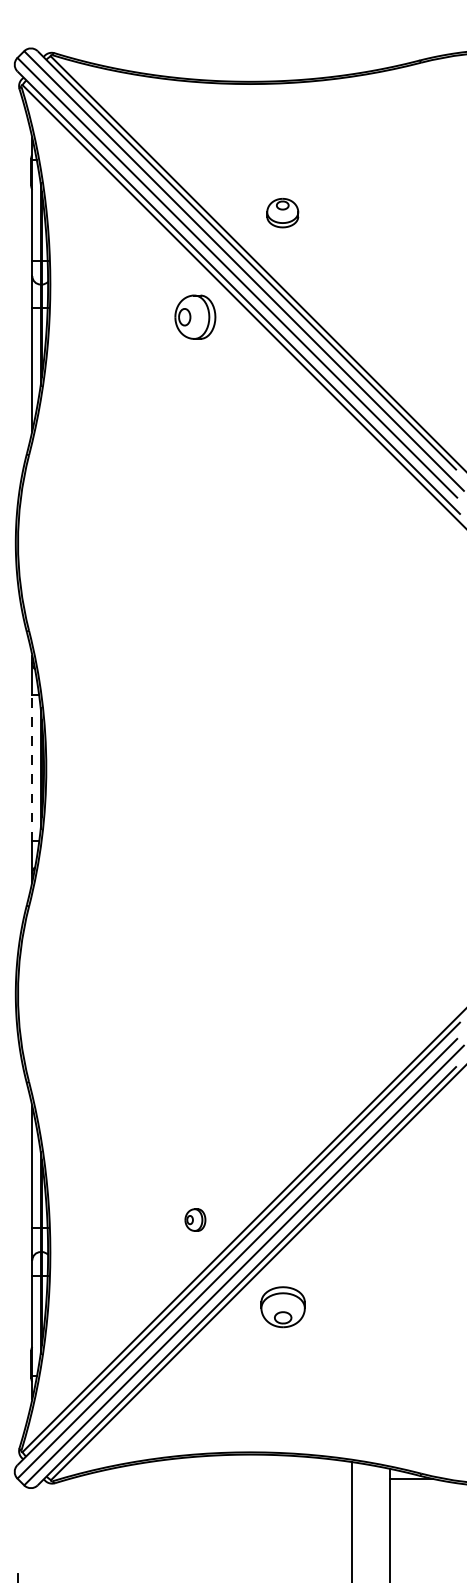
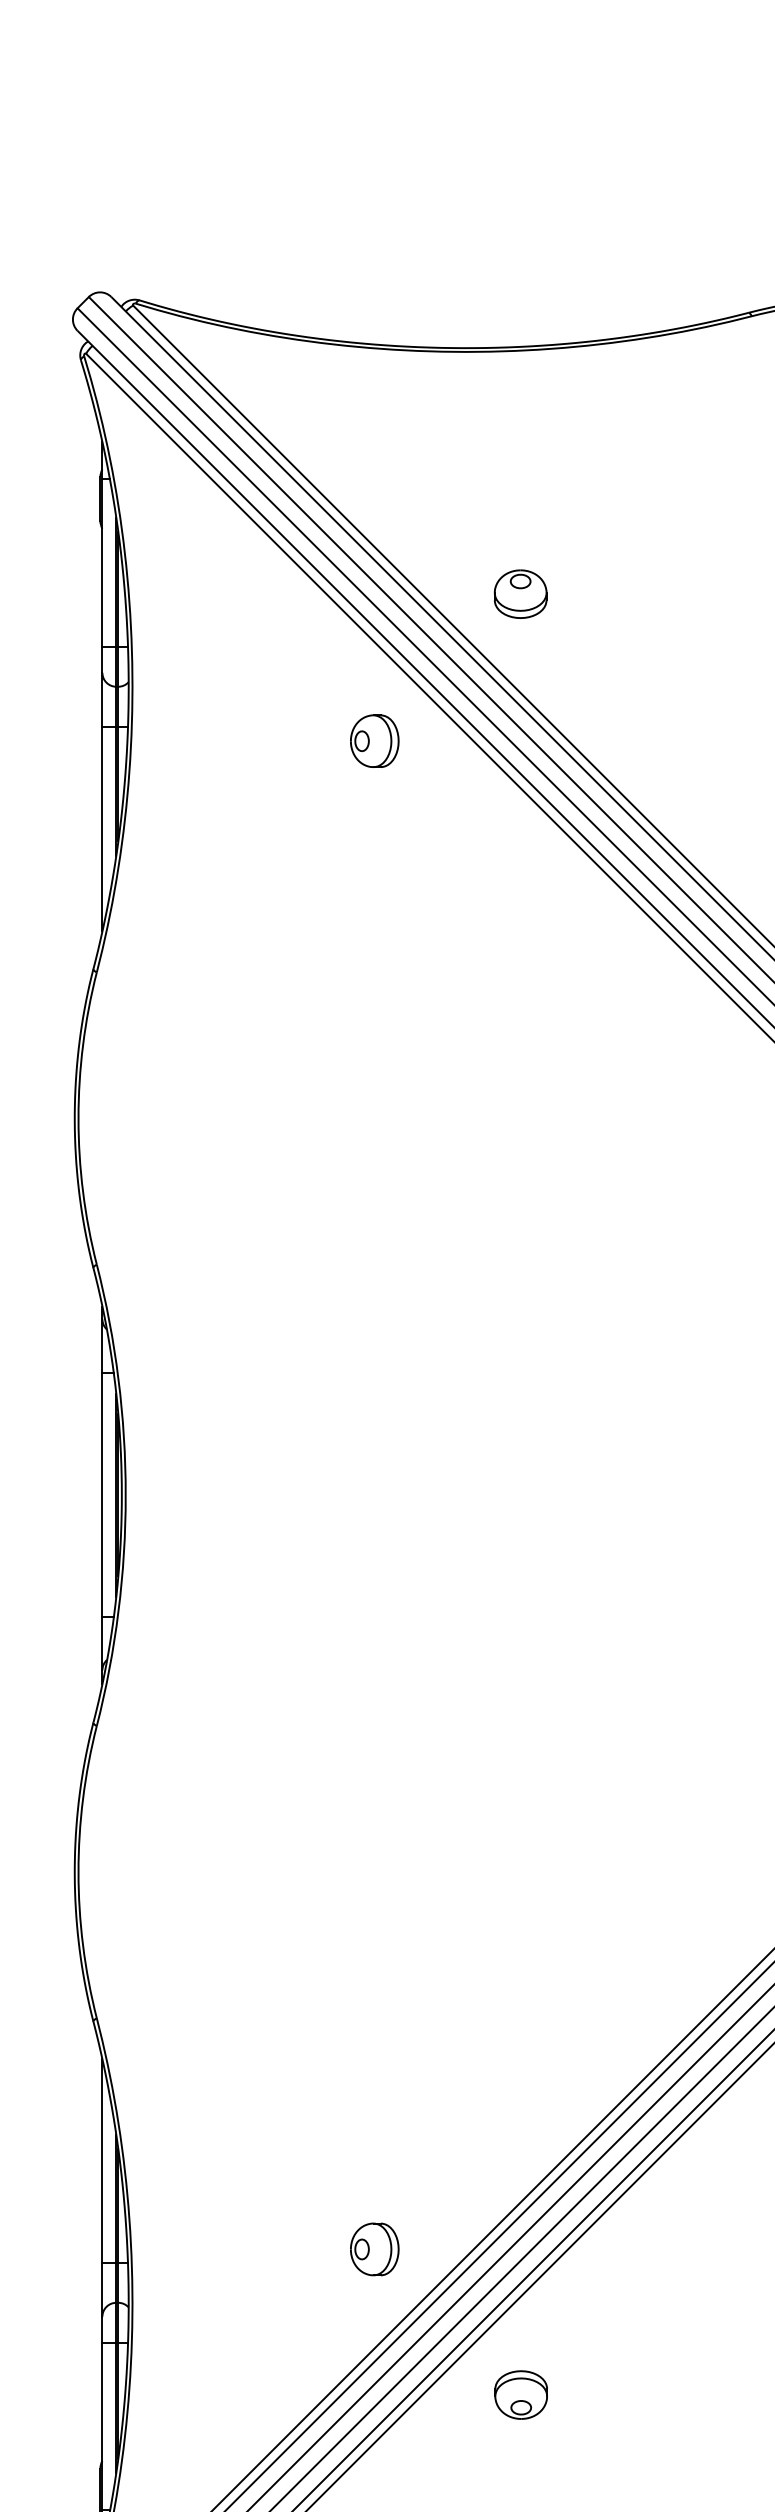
part: (282, 213) -> (520, 594), moved
part: (195, 316) -> (374, 740), size x0.71
line: (32, 768) -> (102, 1495), dashed -> solid
part: (195, 1219) -> (374, 2248), size x1.43
part: (282, 1307) -> (520, 2395), size x0.71

